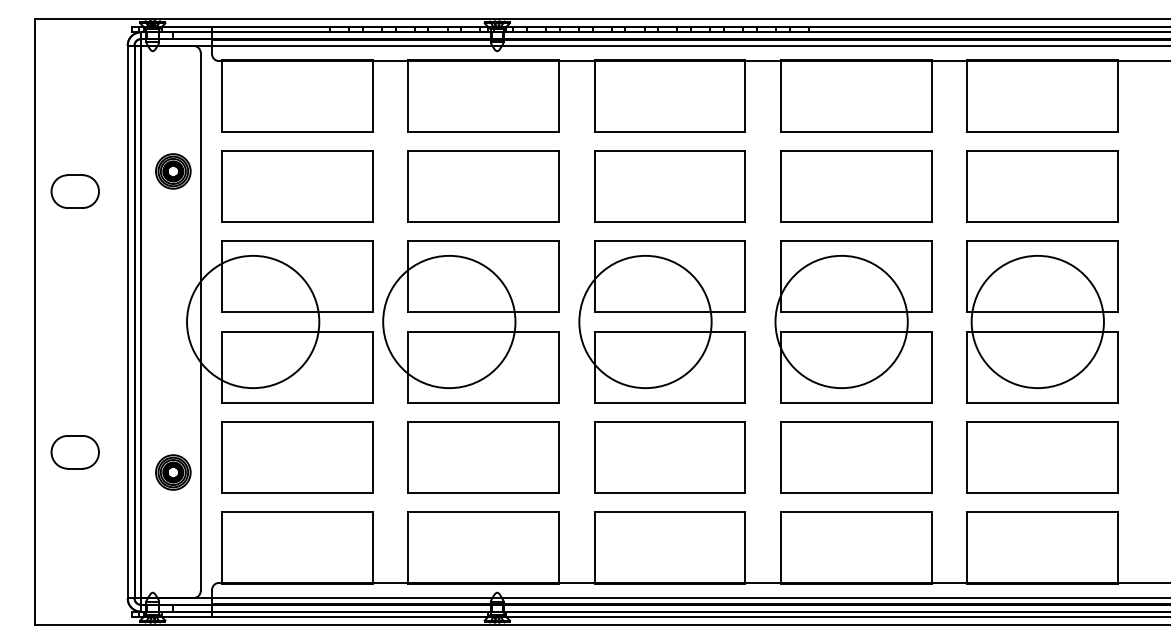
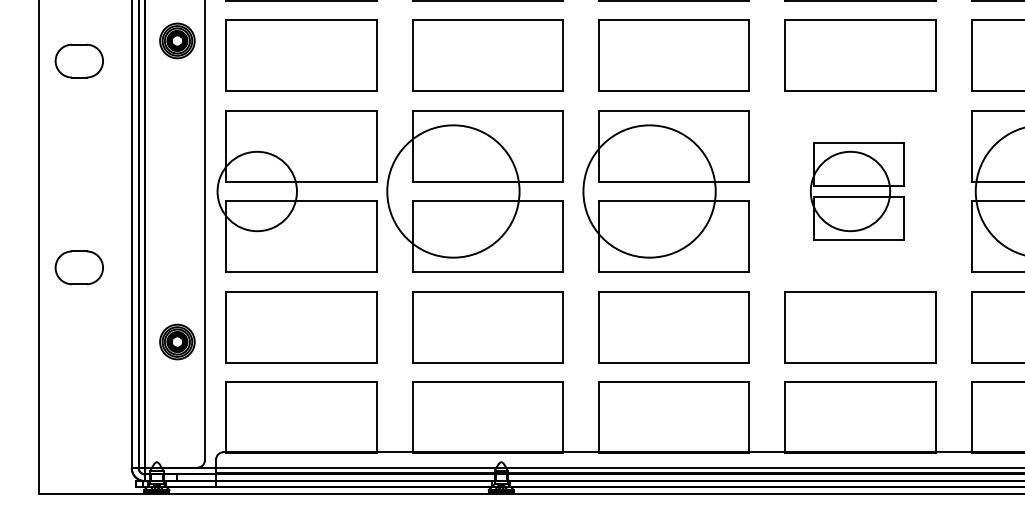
circle: (253, 321) -> (257, 191), size x0.6
part: (853, 321) -> (857, 191), size x0.6
part: (74, 452) -> (78, 268), moved

